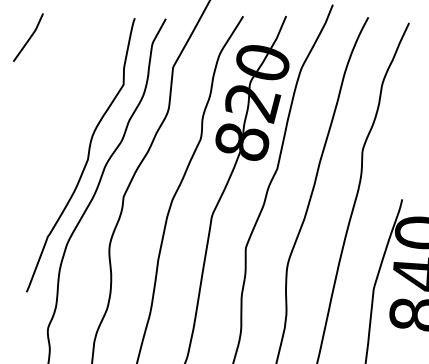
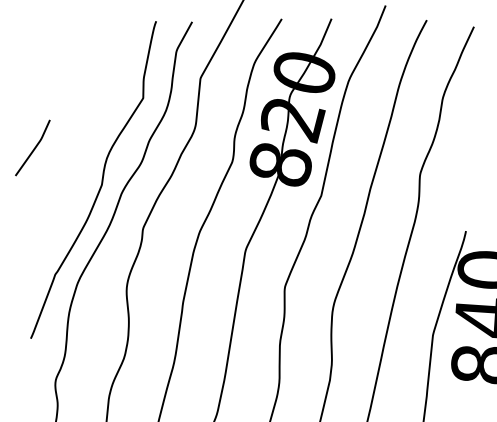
curve: (29, 37) -> (34, 147), moved

